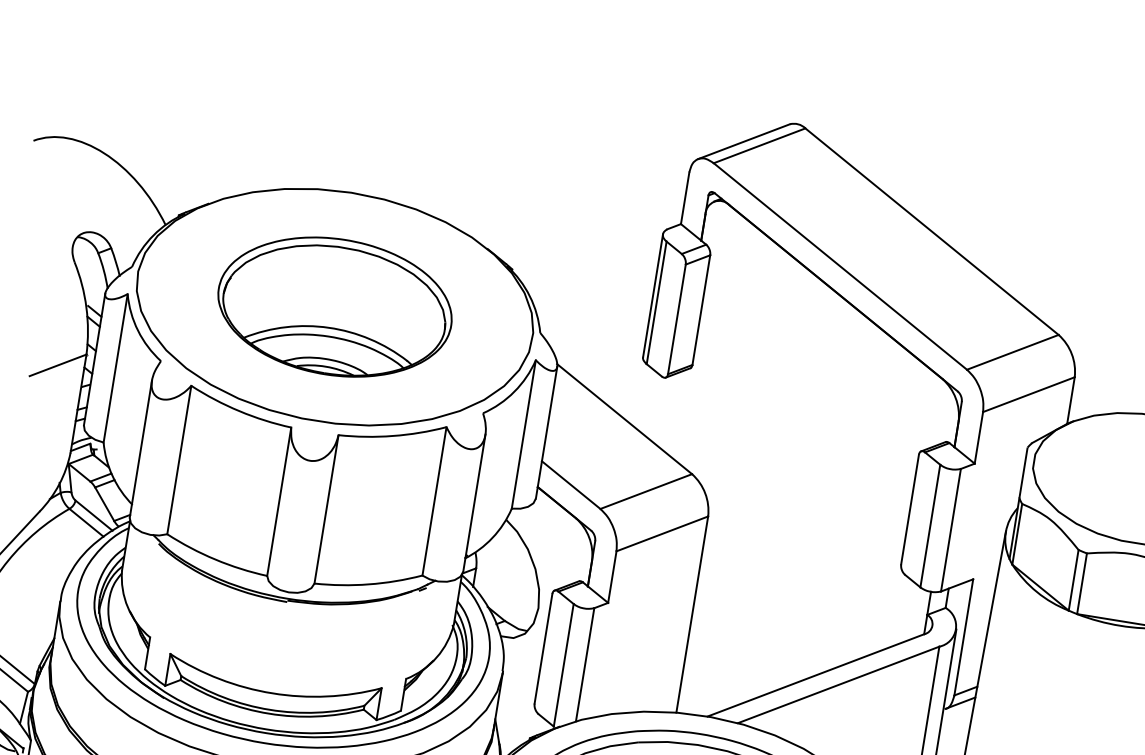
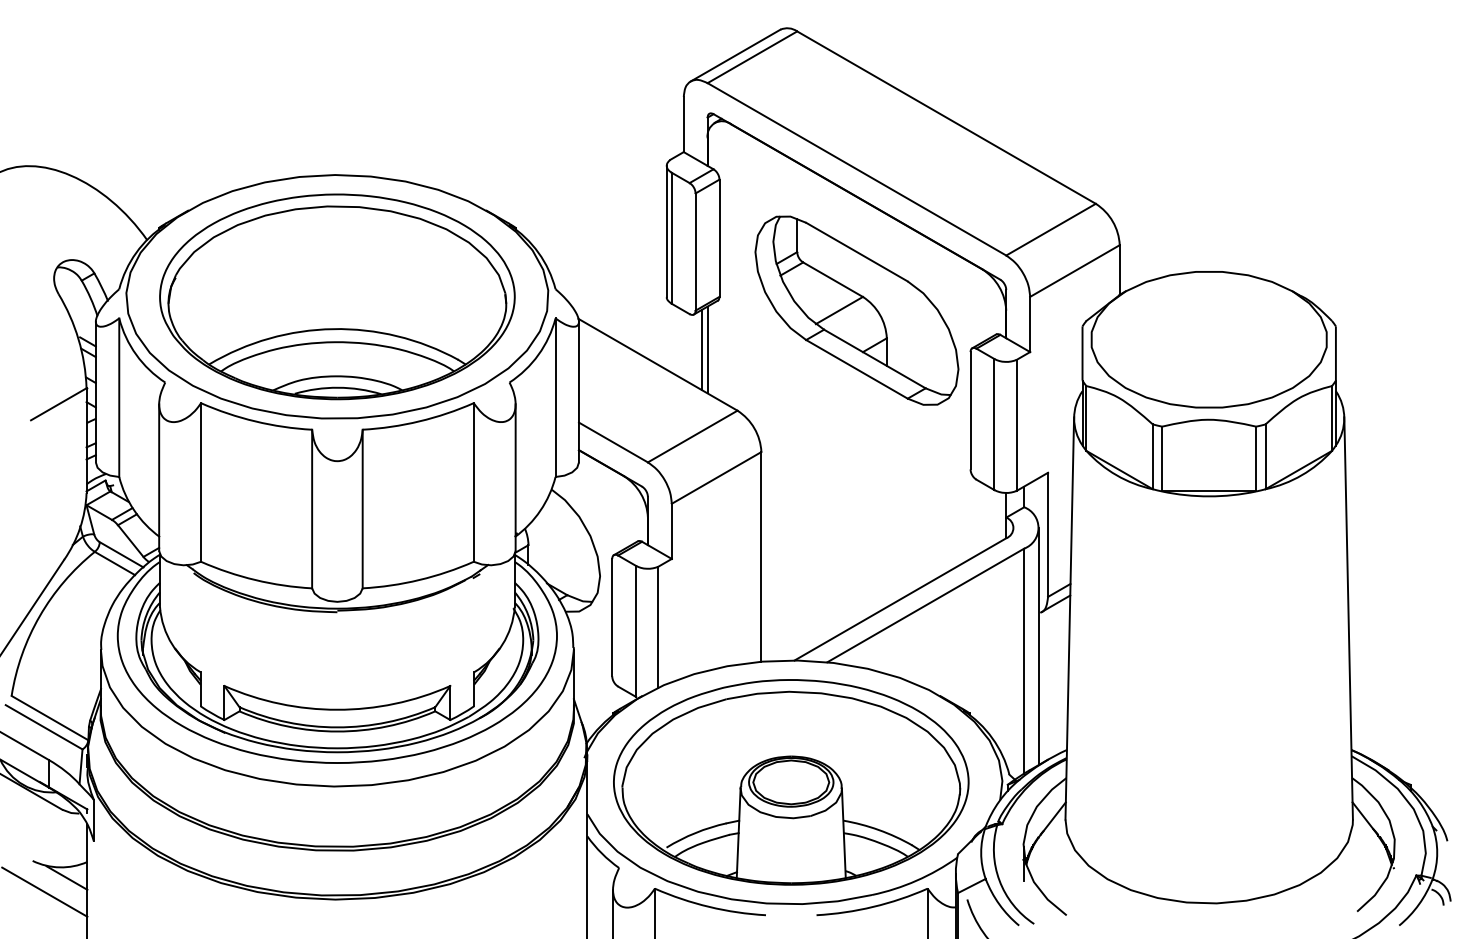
part: (335, 306) -> (337, 296), size x1.43
part: (818, 398) -> (856, 310), added
line: (667, 412) -> (701, 350), added
line: (673, 412) -> (707, 349), added

